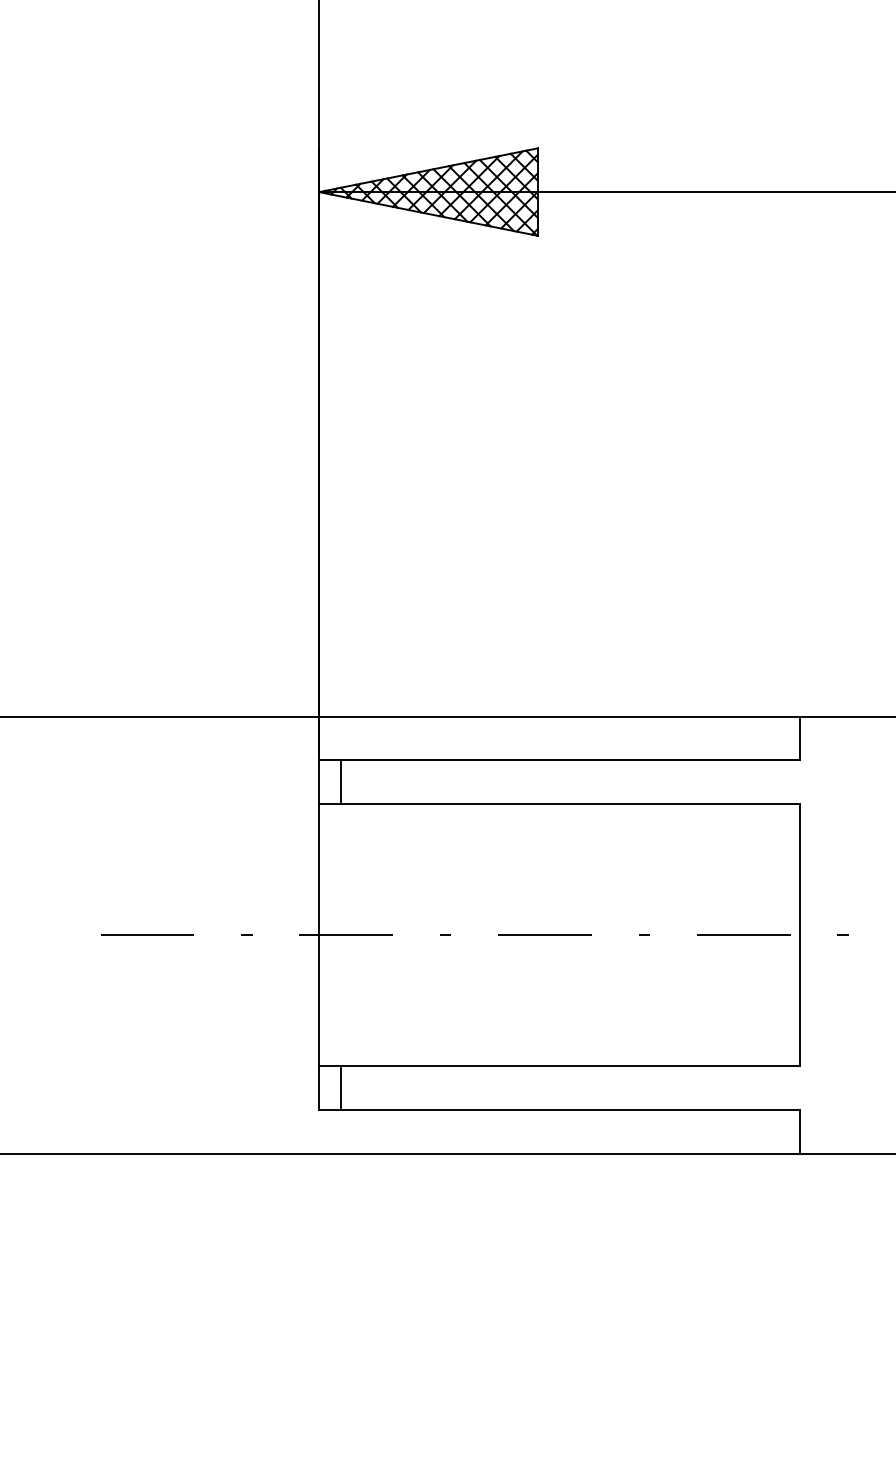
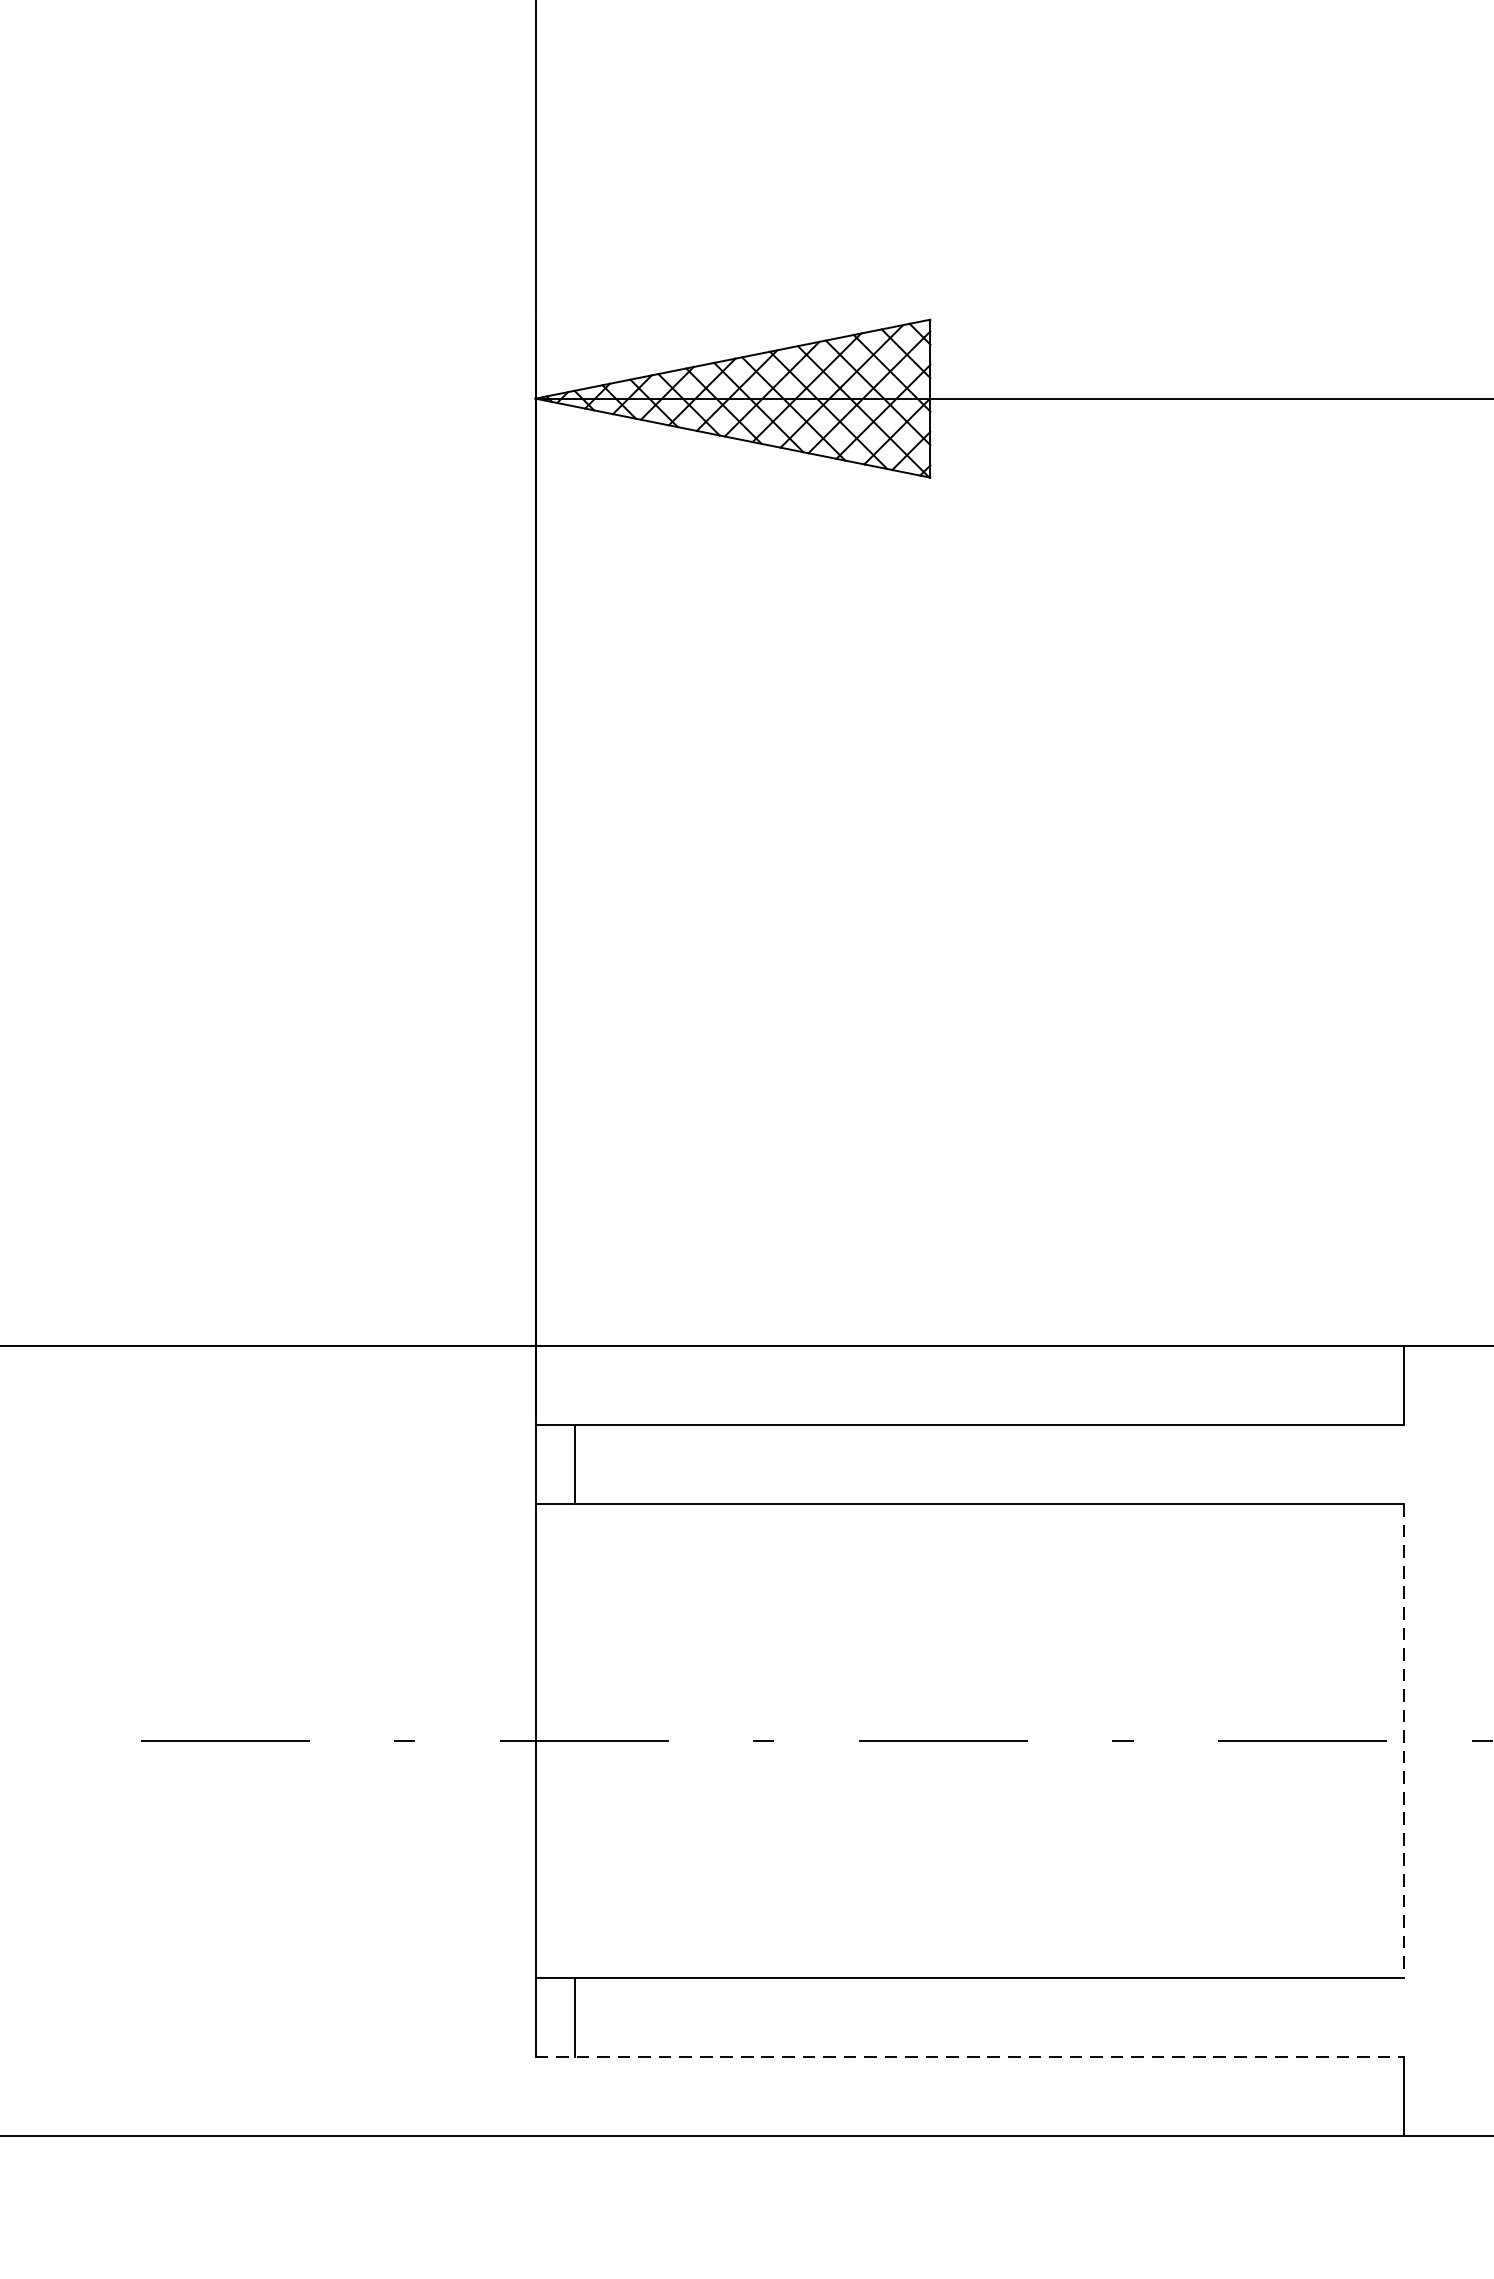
line: (800, 935) -> (1405, 1741), solid -> dashed
line: (560, 1110) -> (971, 2057), solid -> dashed

